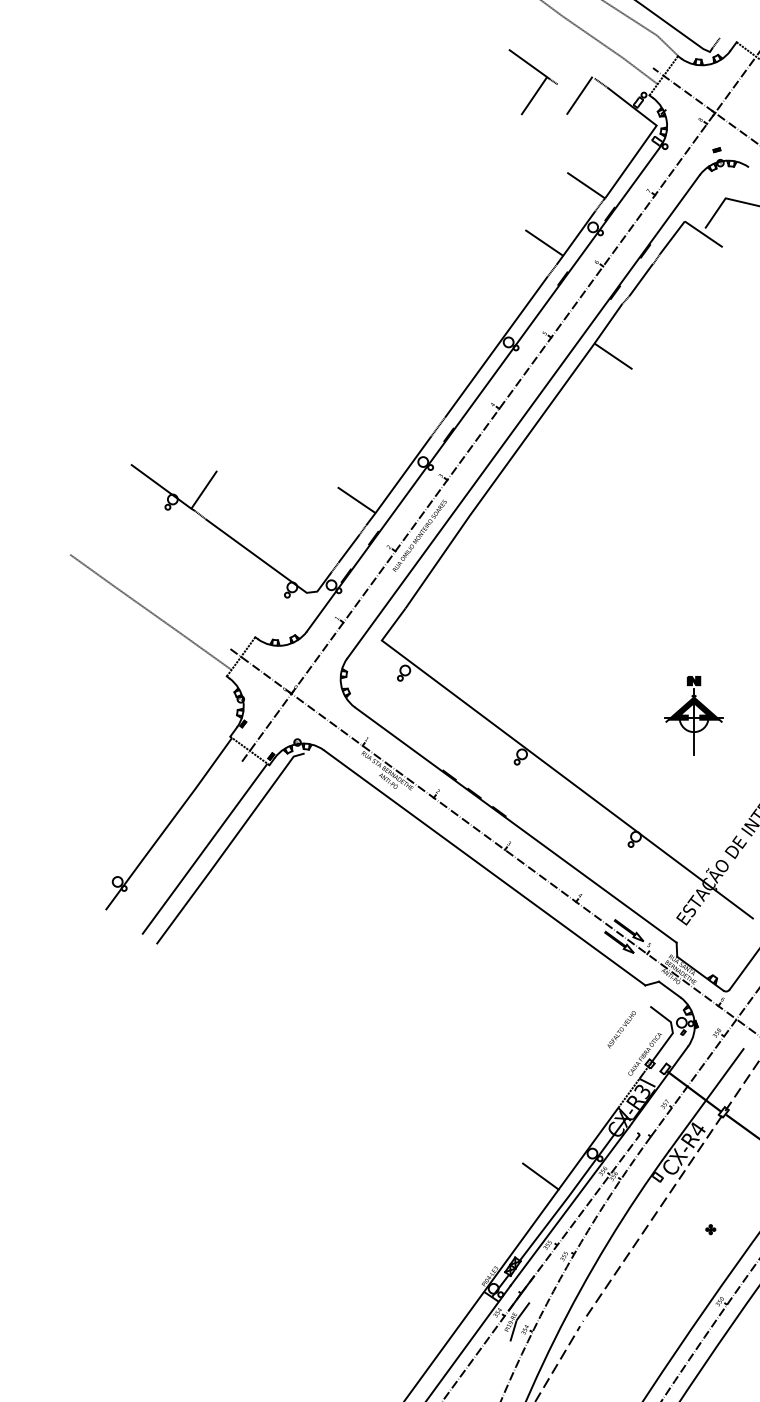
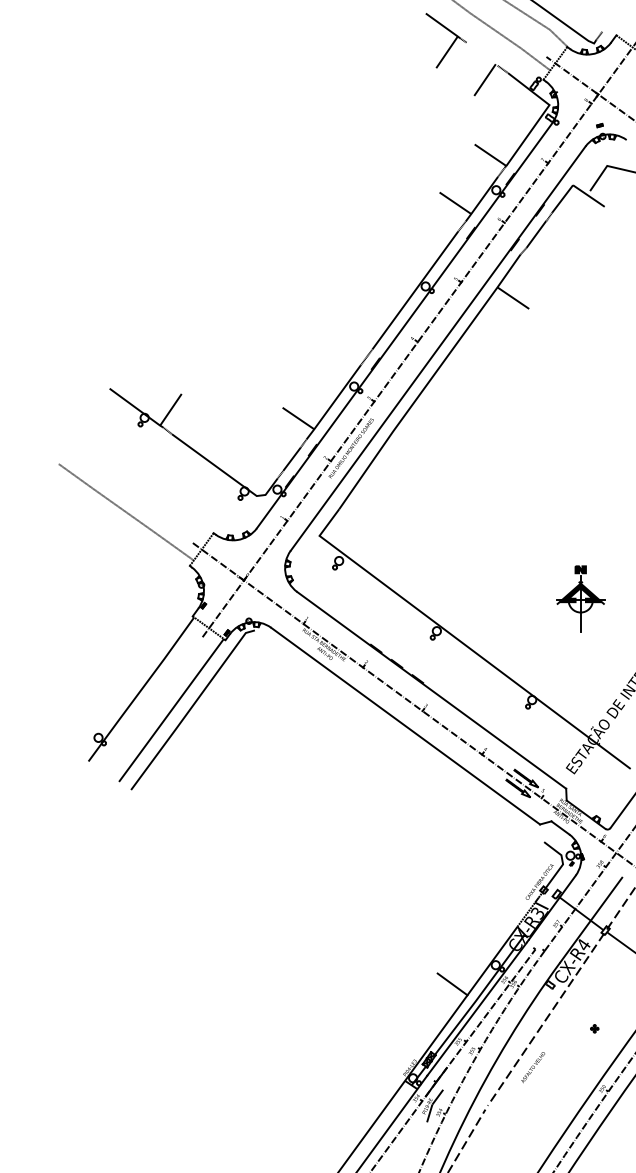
part: (539, 85) -> (451, 43), moved
text: (620, 1029) -> (532, 1067), moved

